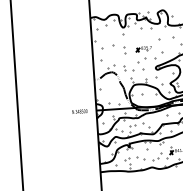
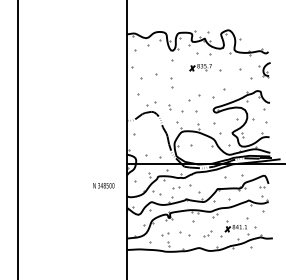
part: (143, 49) -> (200, 67), moved
text: (79, 111) -> (103, 185), moved
part: (157, 156) -> (207, 233), size x0.6

